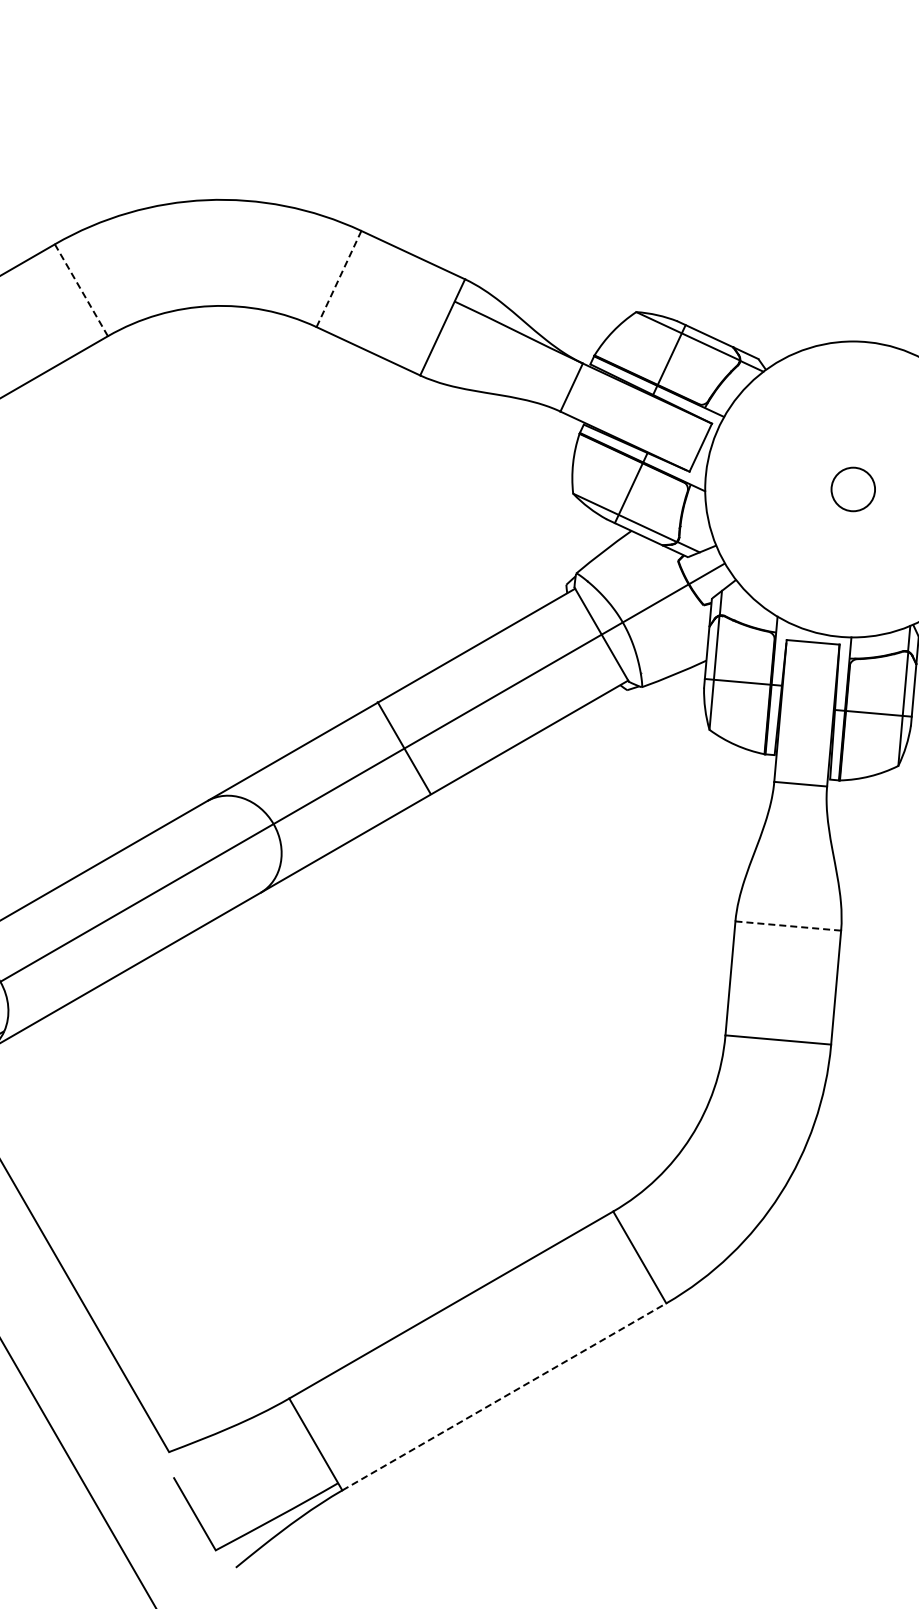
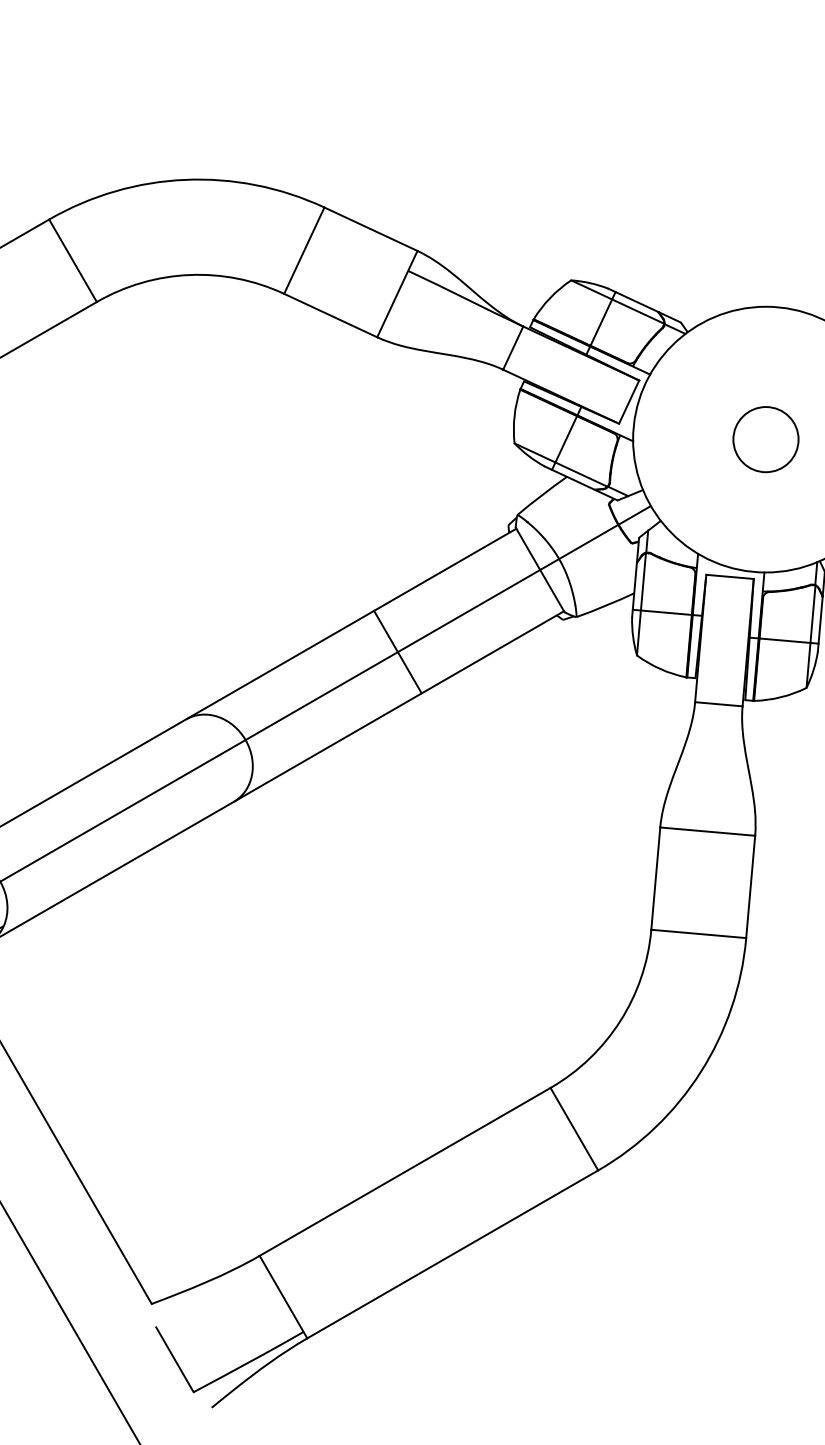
line: (338, 279) -> (303, 251), dashed -> solid
line: (81, 290) -> (73, 260), dashed -> solid
circle: (853, 489) -> (766, 439), size x1.67
line: (403, 748) -> (397, 652), moved
line: (788, 926) -> (707, 832), dashed -> solid
line: (504, 1396) -> (452, 1254), dashed -> solid

